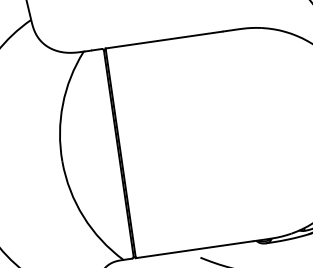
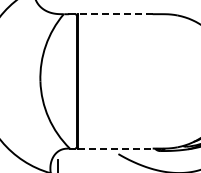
line: (162, 40) -> (114, 14), solid -> dashed
line: (194, 249) -> (115, 148), solid -> dashed

